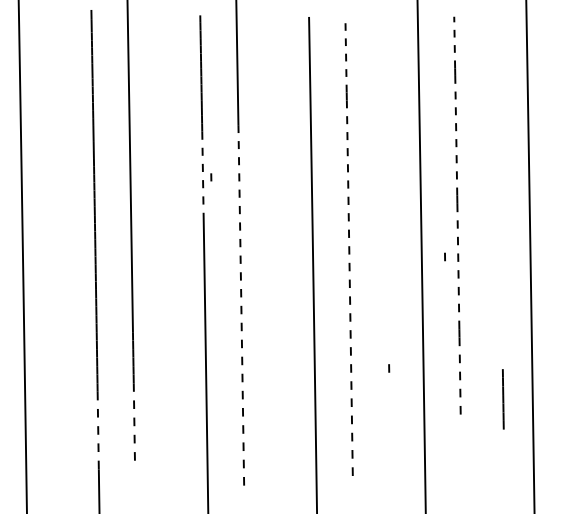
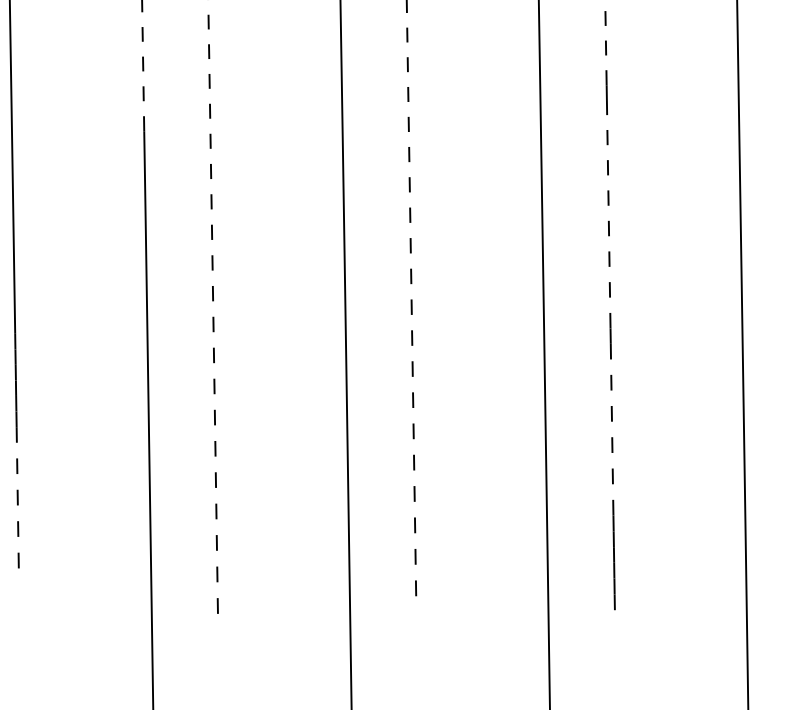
curve: (211, 177) -> (158, 51), removed
curve: (444, 256) -> (583, 195), removed
curve: (389, 368) -> (483, 400), removed
line: (503, 399) -> (614, 555), moved

